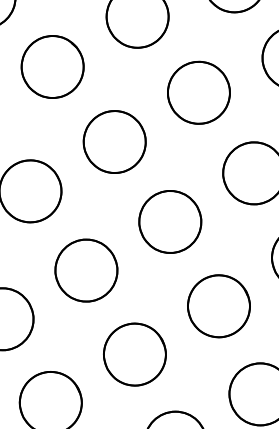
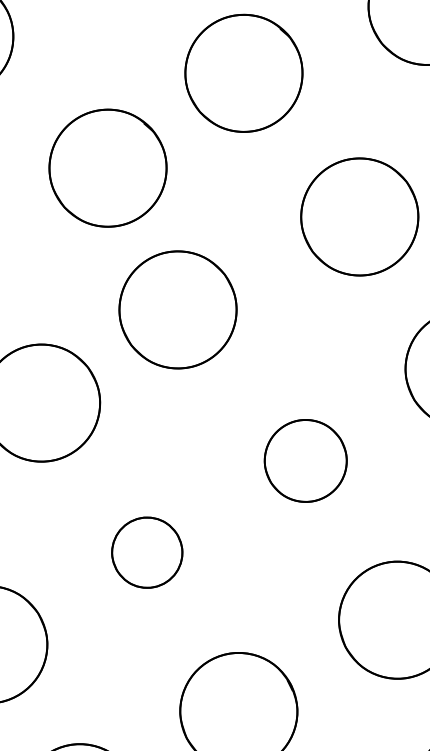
part: (52, 66) -> (107, 167), moved
part: (114, 141) -> (177, 308), moved
part: (170, 221) -> (306, 460), size x0.7
part: (86, 270) -> (147, 552), size x0.6

